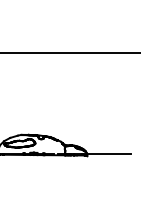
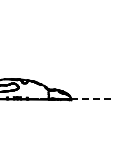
line: (109, 154) -> (93, 98), solid -> dashed

